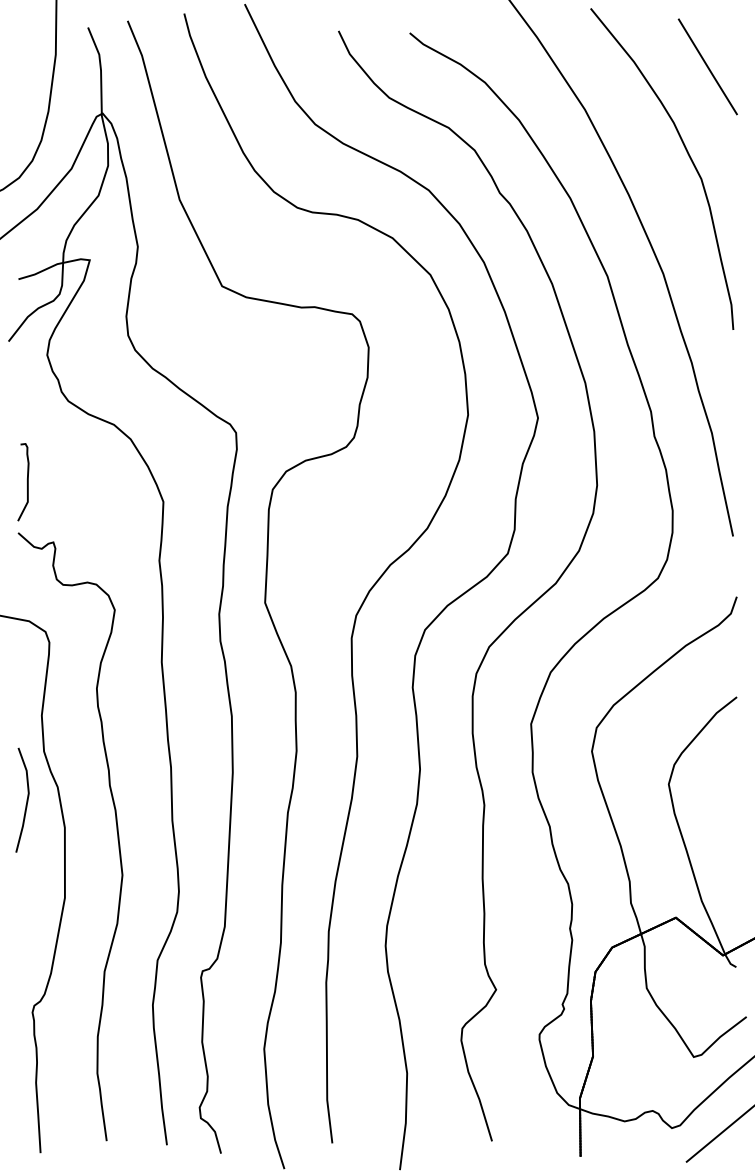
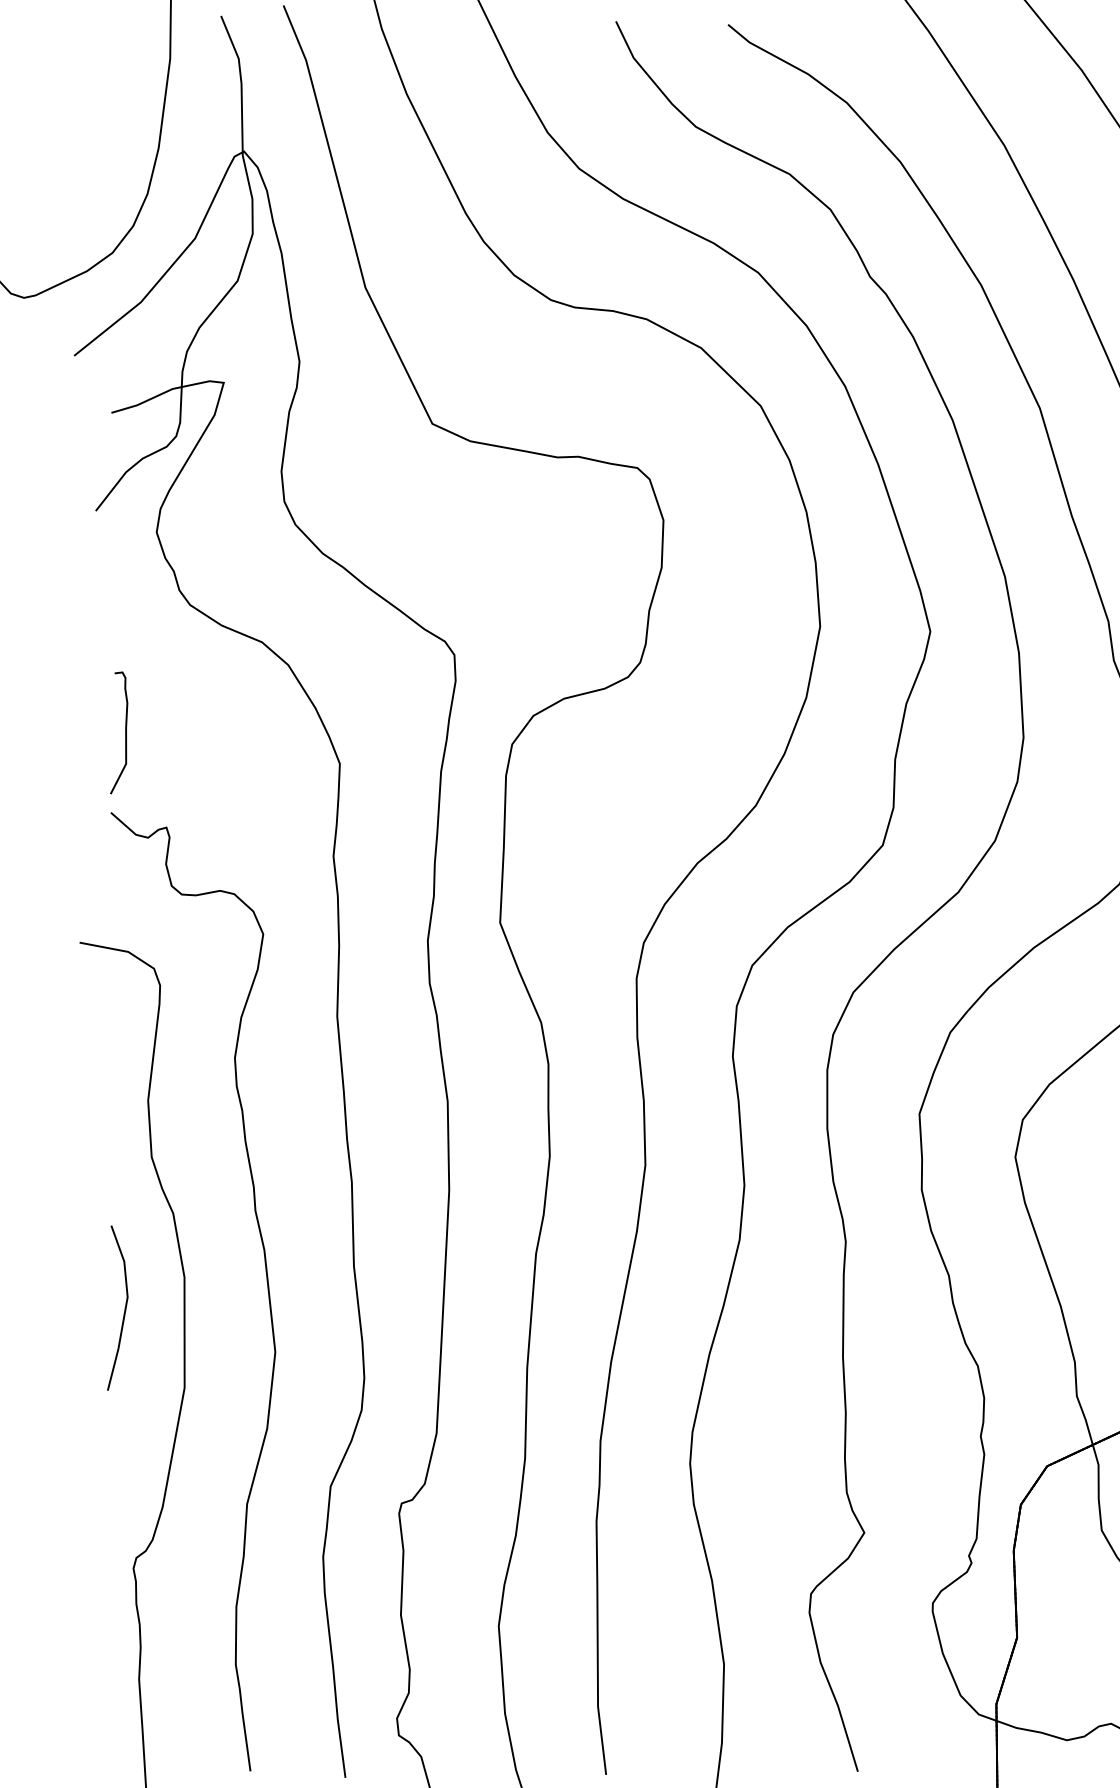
part: (22, 799) -> (117, 1306), moved

